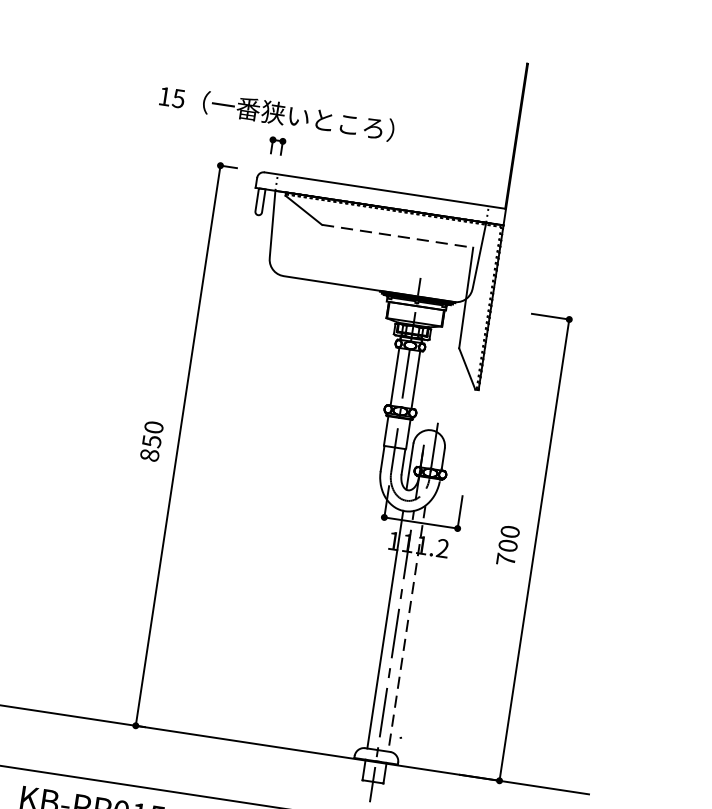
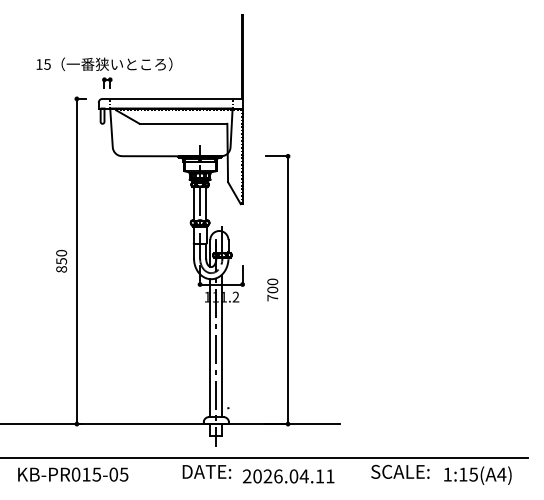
line: (397, 235) -> (183, 123), dashed -> solid
line: (406, 630) -> (222, 346), dashed -> solid

